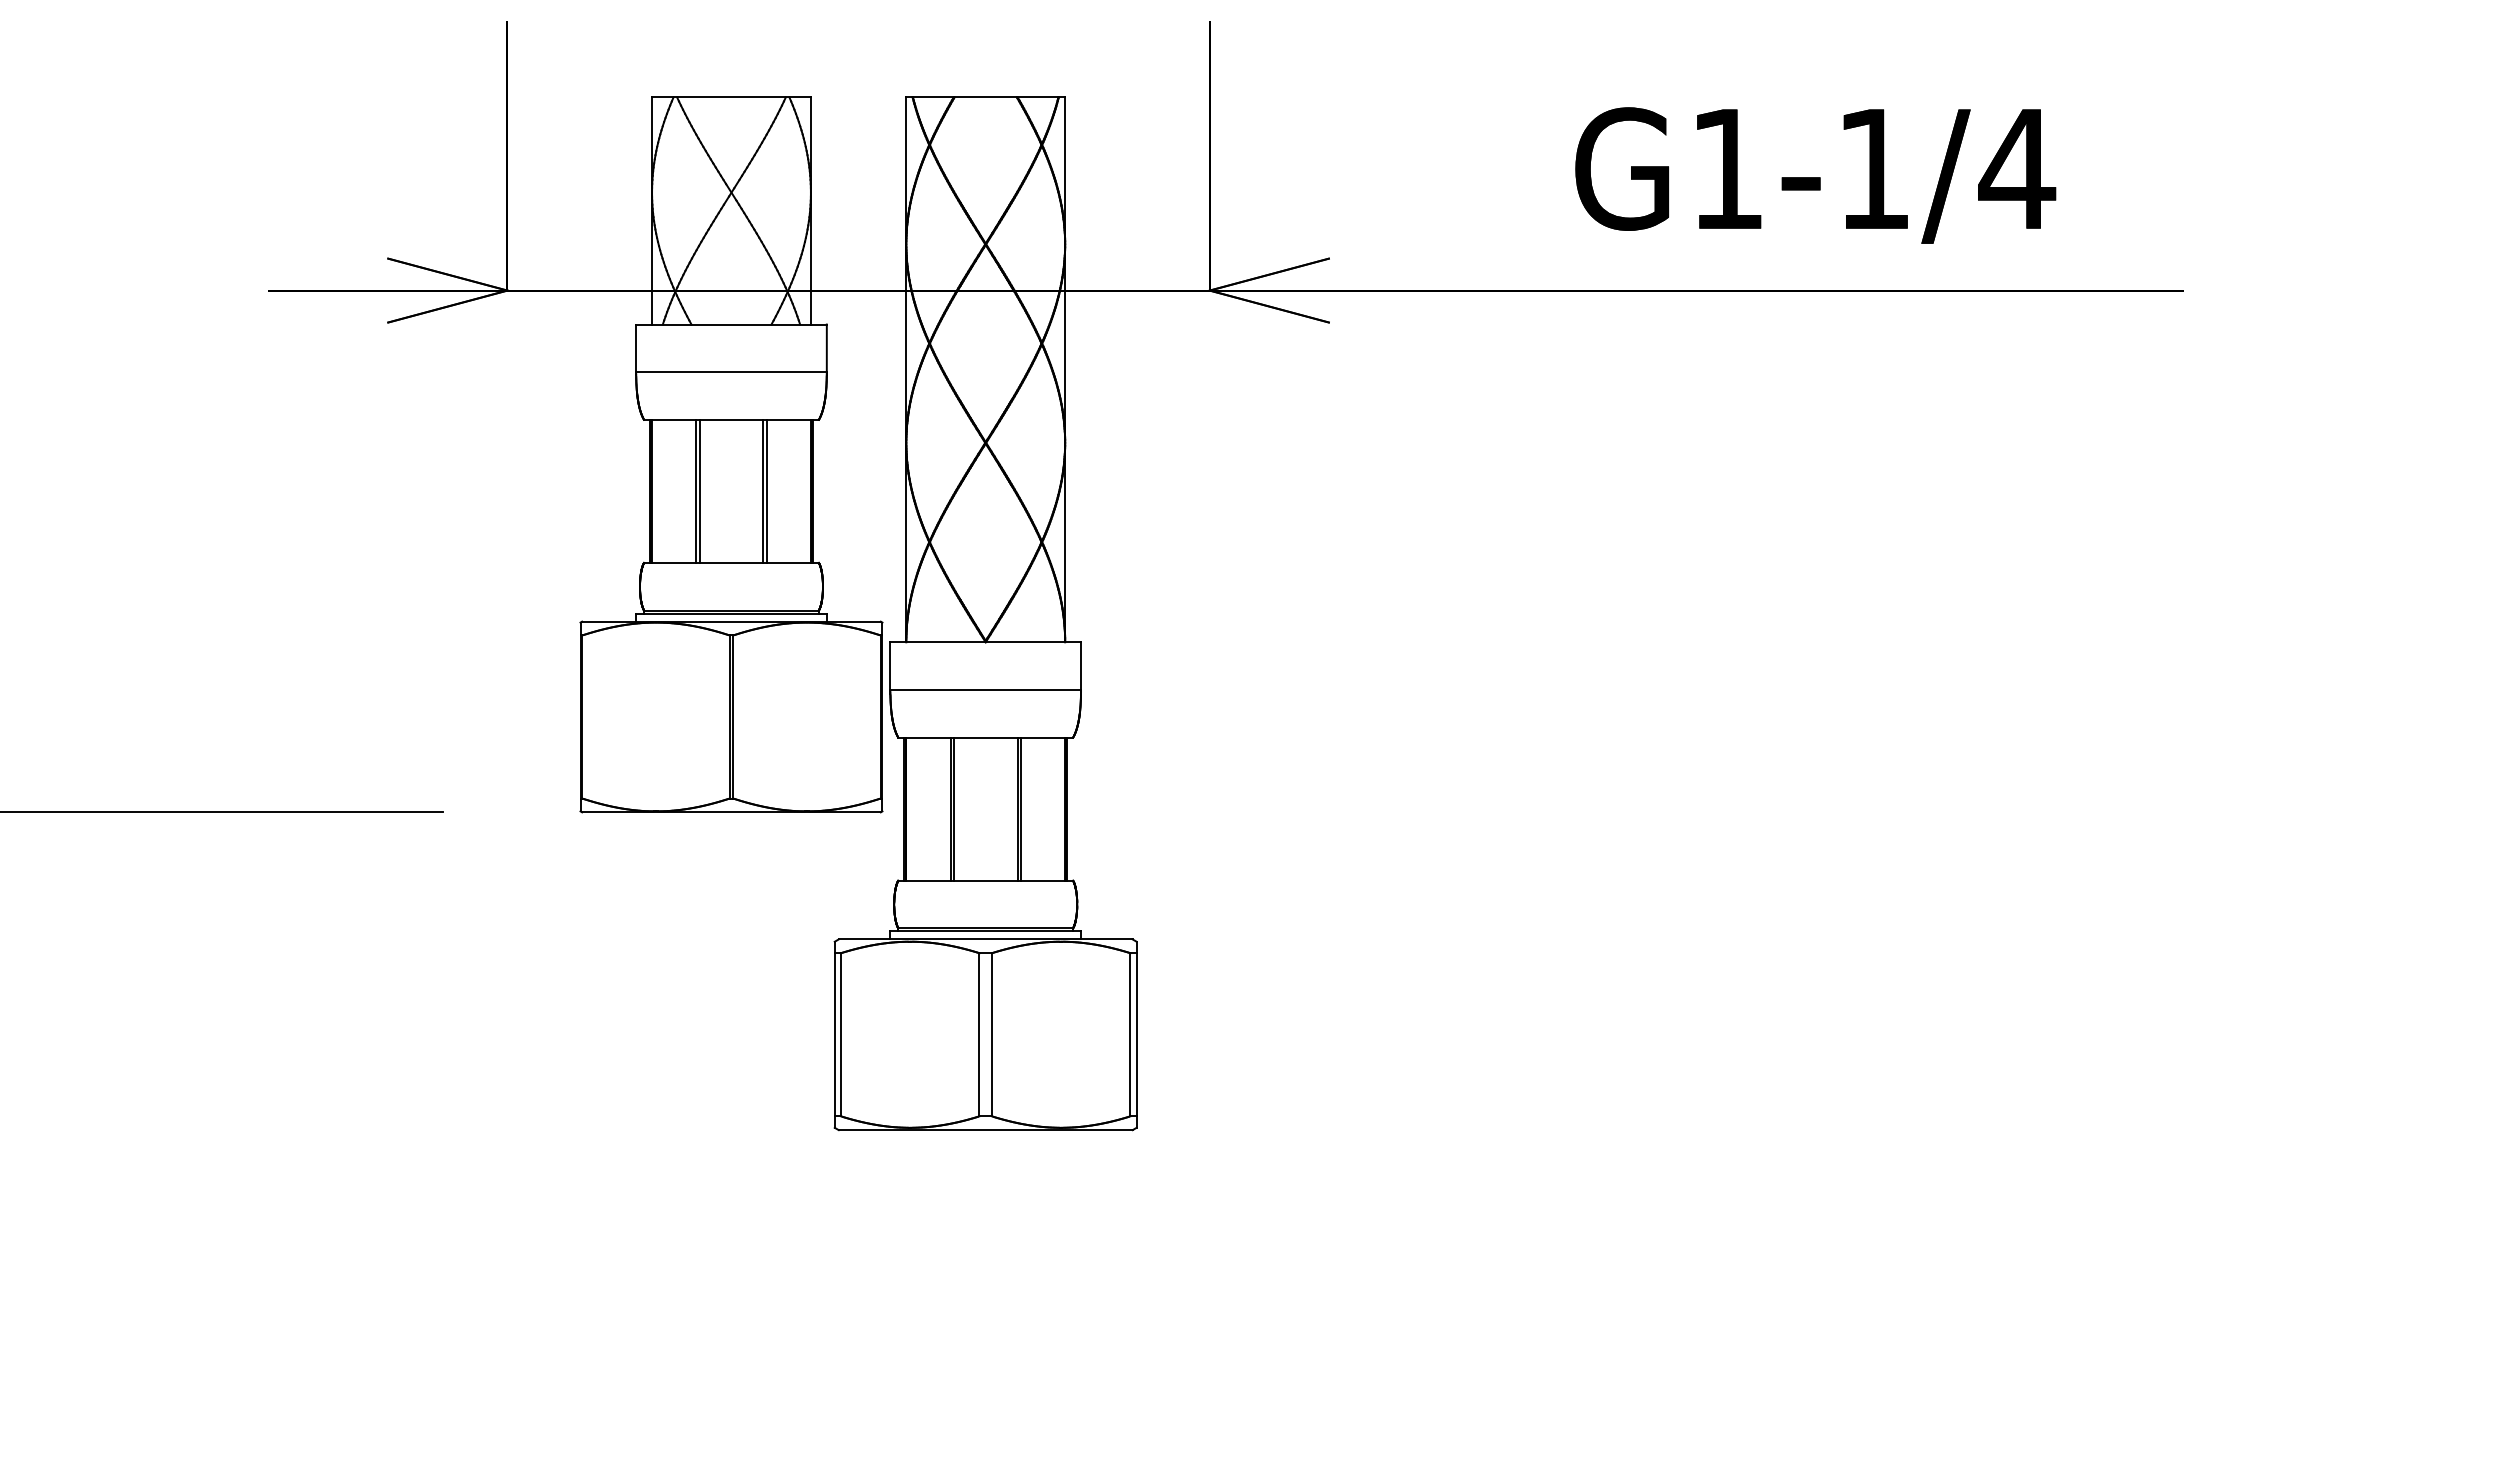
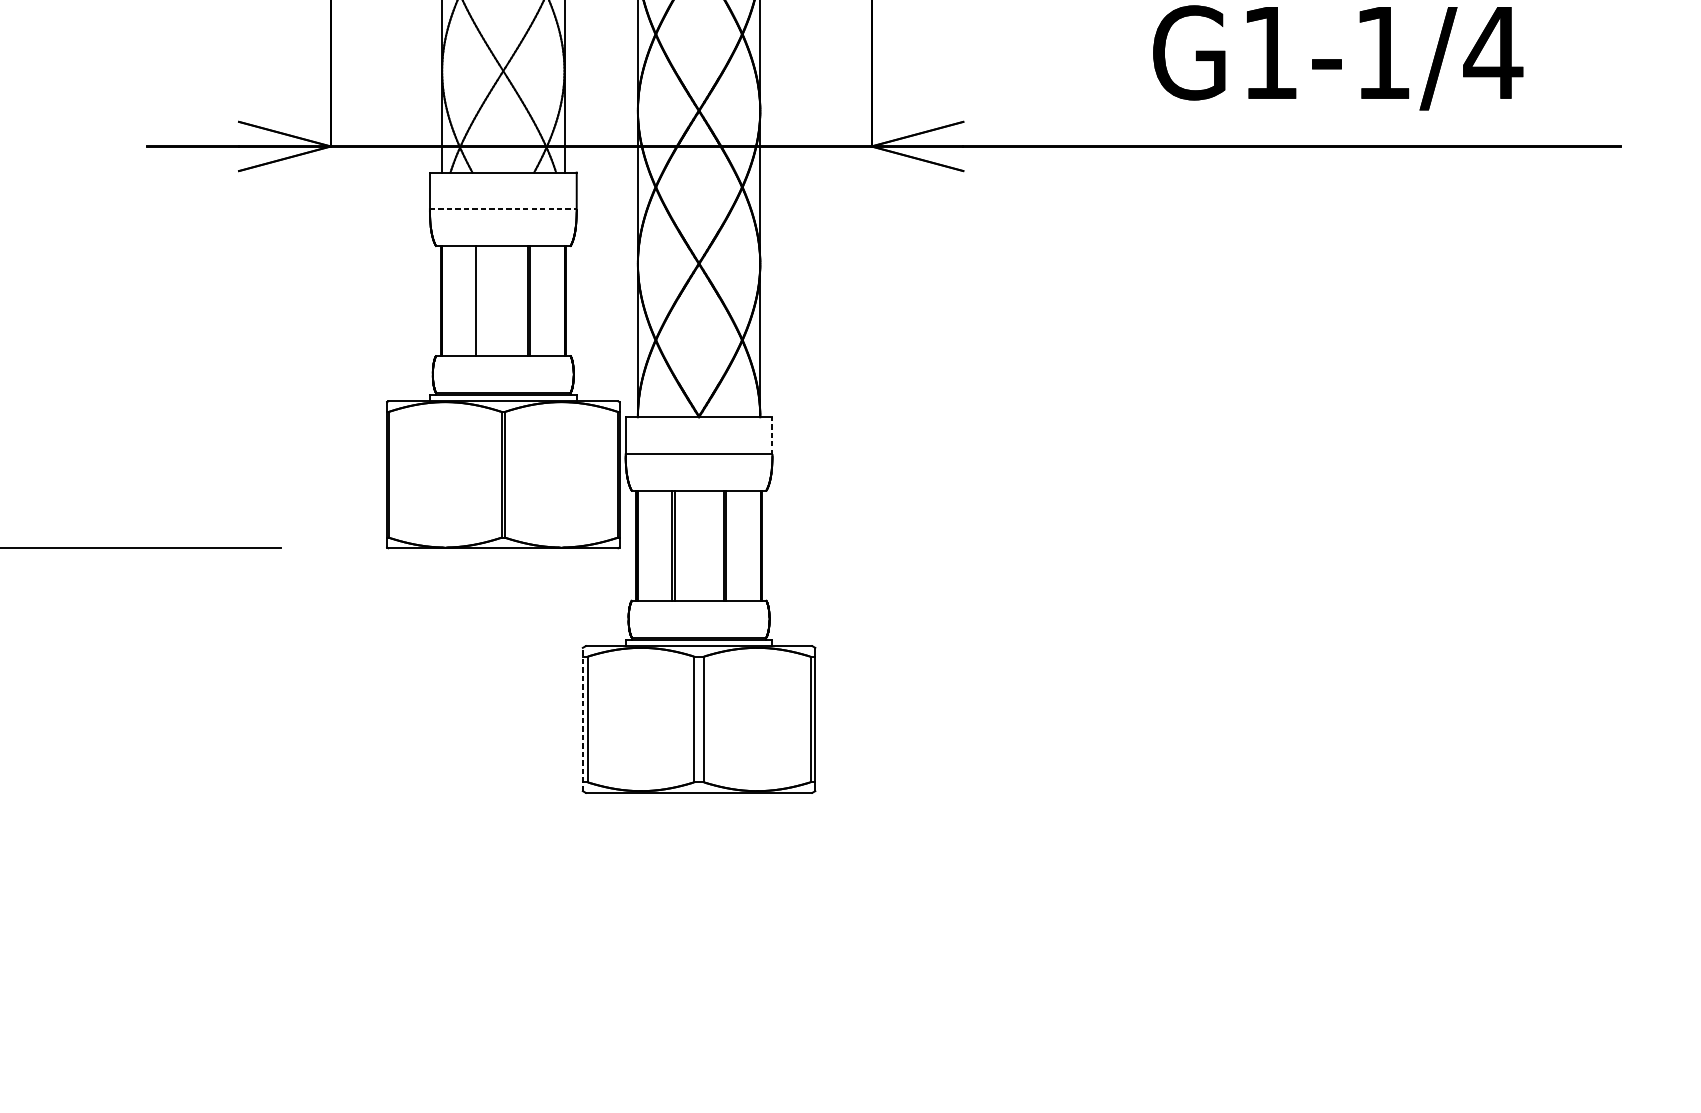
line: (731, 372) -> (503, 209), solid -> dashed
line: (699, 490) -> (478, 300), removed
line: (1081, 666) -> (772, 435), solid -> dashed
line: (834, 1034) -> (582, 719), solid -> dashed

